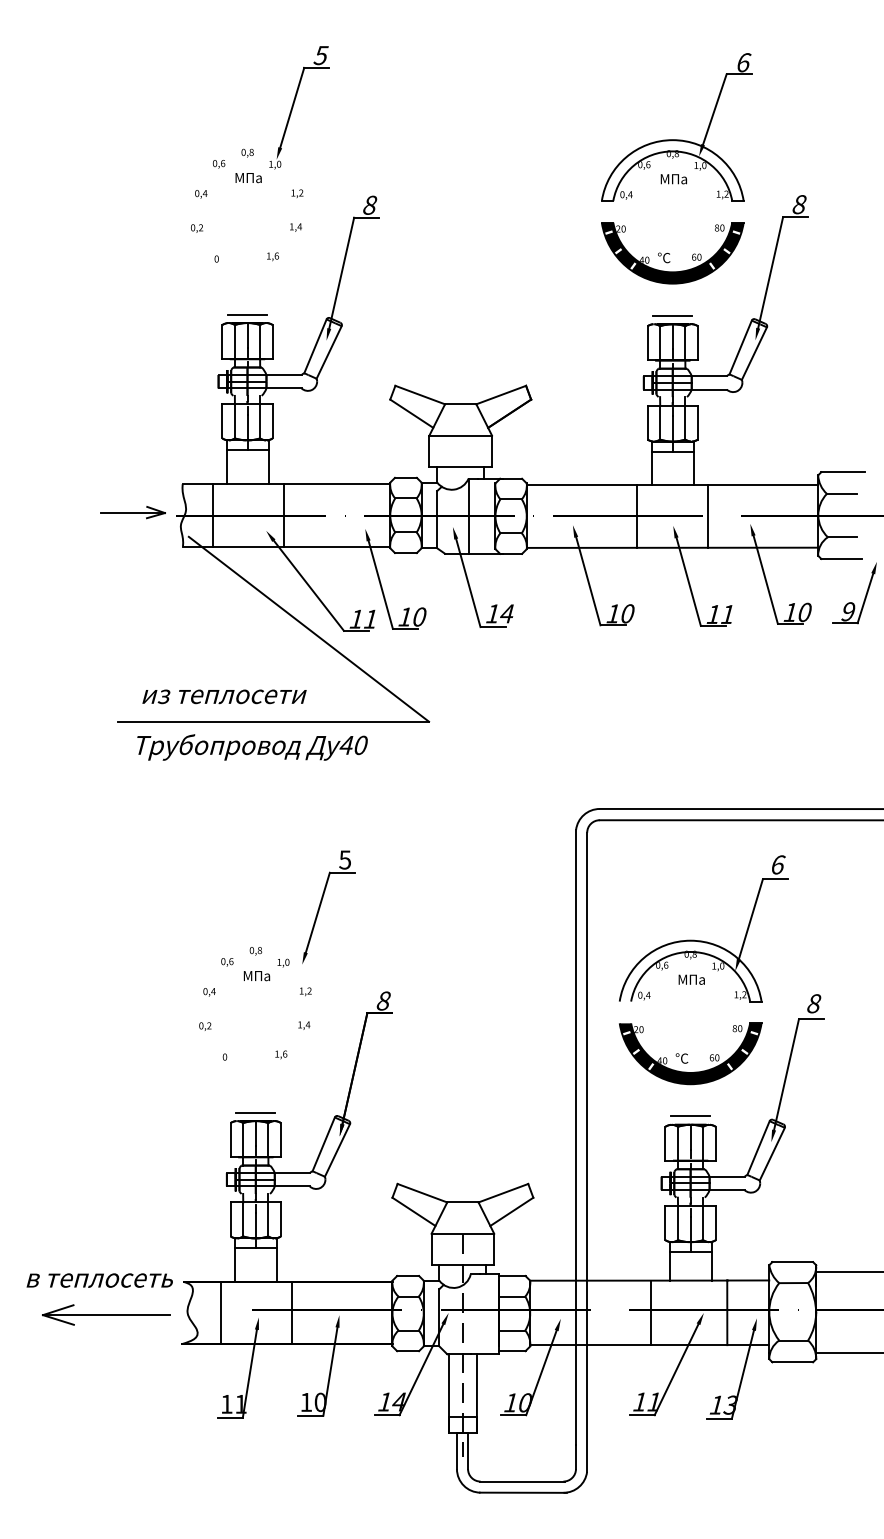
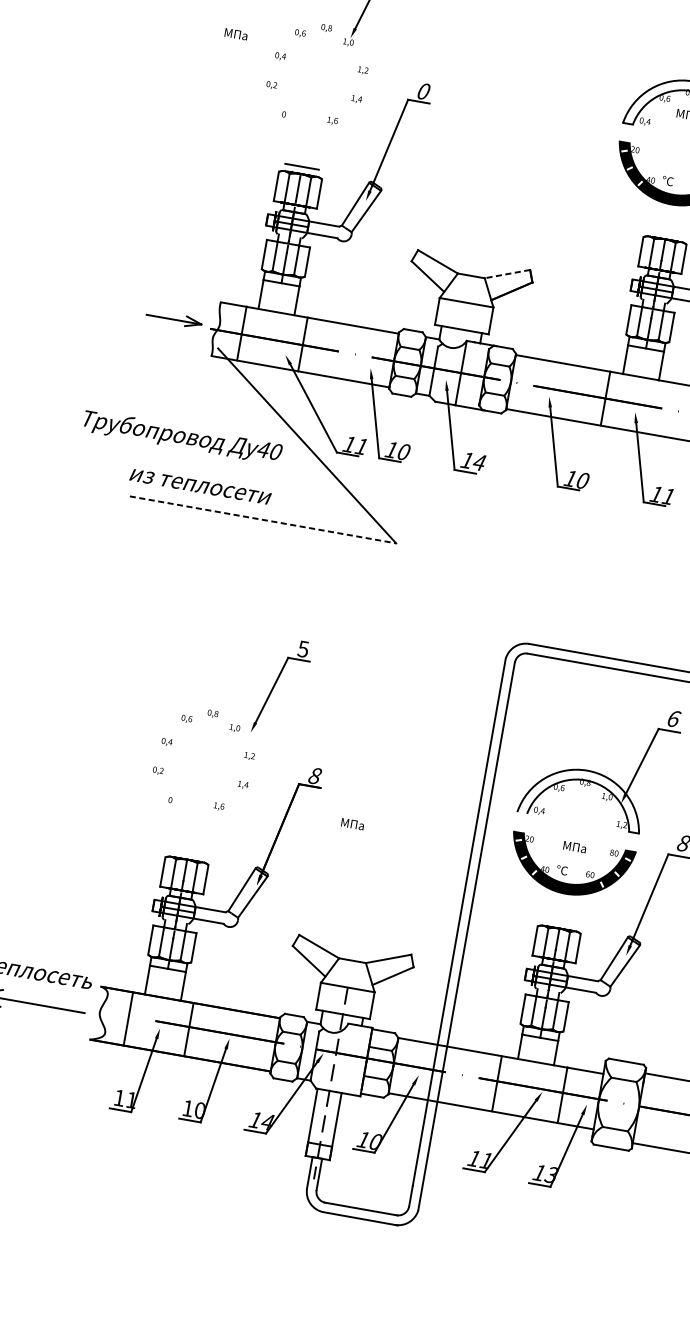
text: (248, 178) -> (236, 34), moved
text: (370, 205) -> (424, 91), 8 -> 0
line: (672, 315) -> (666, 231), removed
line: (501, 395) -> (507, 274), solid -> dashed
line: (707, 515) -> (666, 408), removed
text: (224, 696) -> (200, 486), moved
line: (274, 721) -> (263, 519), solid -> dashed
text: (252, 747) -> (182, 437), moved
text: (256, 976) -> (352, 824), moved
text: (691, 979) -> (574, 846), moved
line: (255, 1112) -> (188, 852), removed
line: (690, 1116) -> (560, 921), removed

